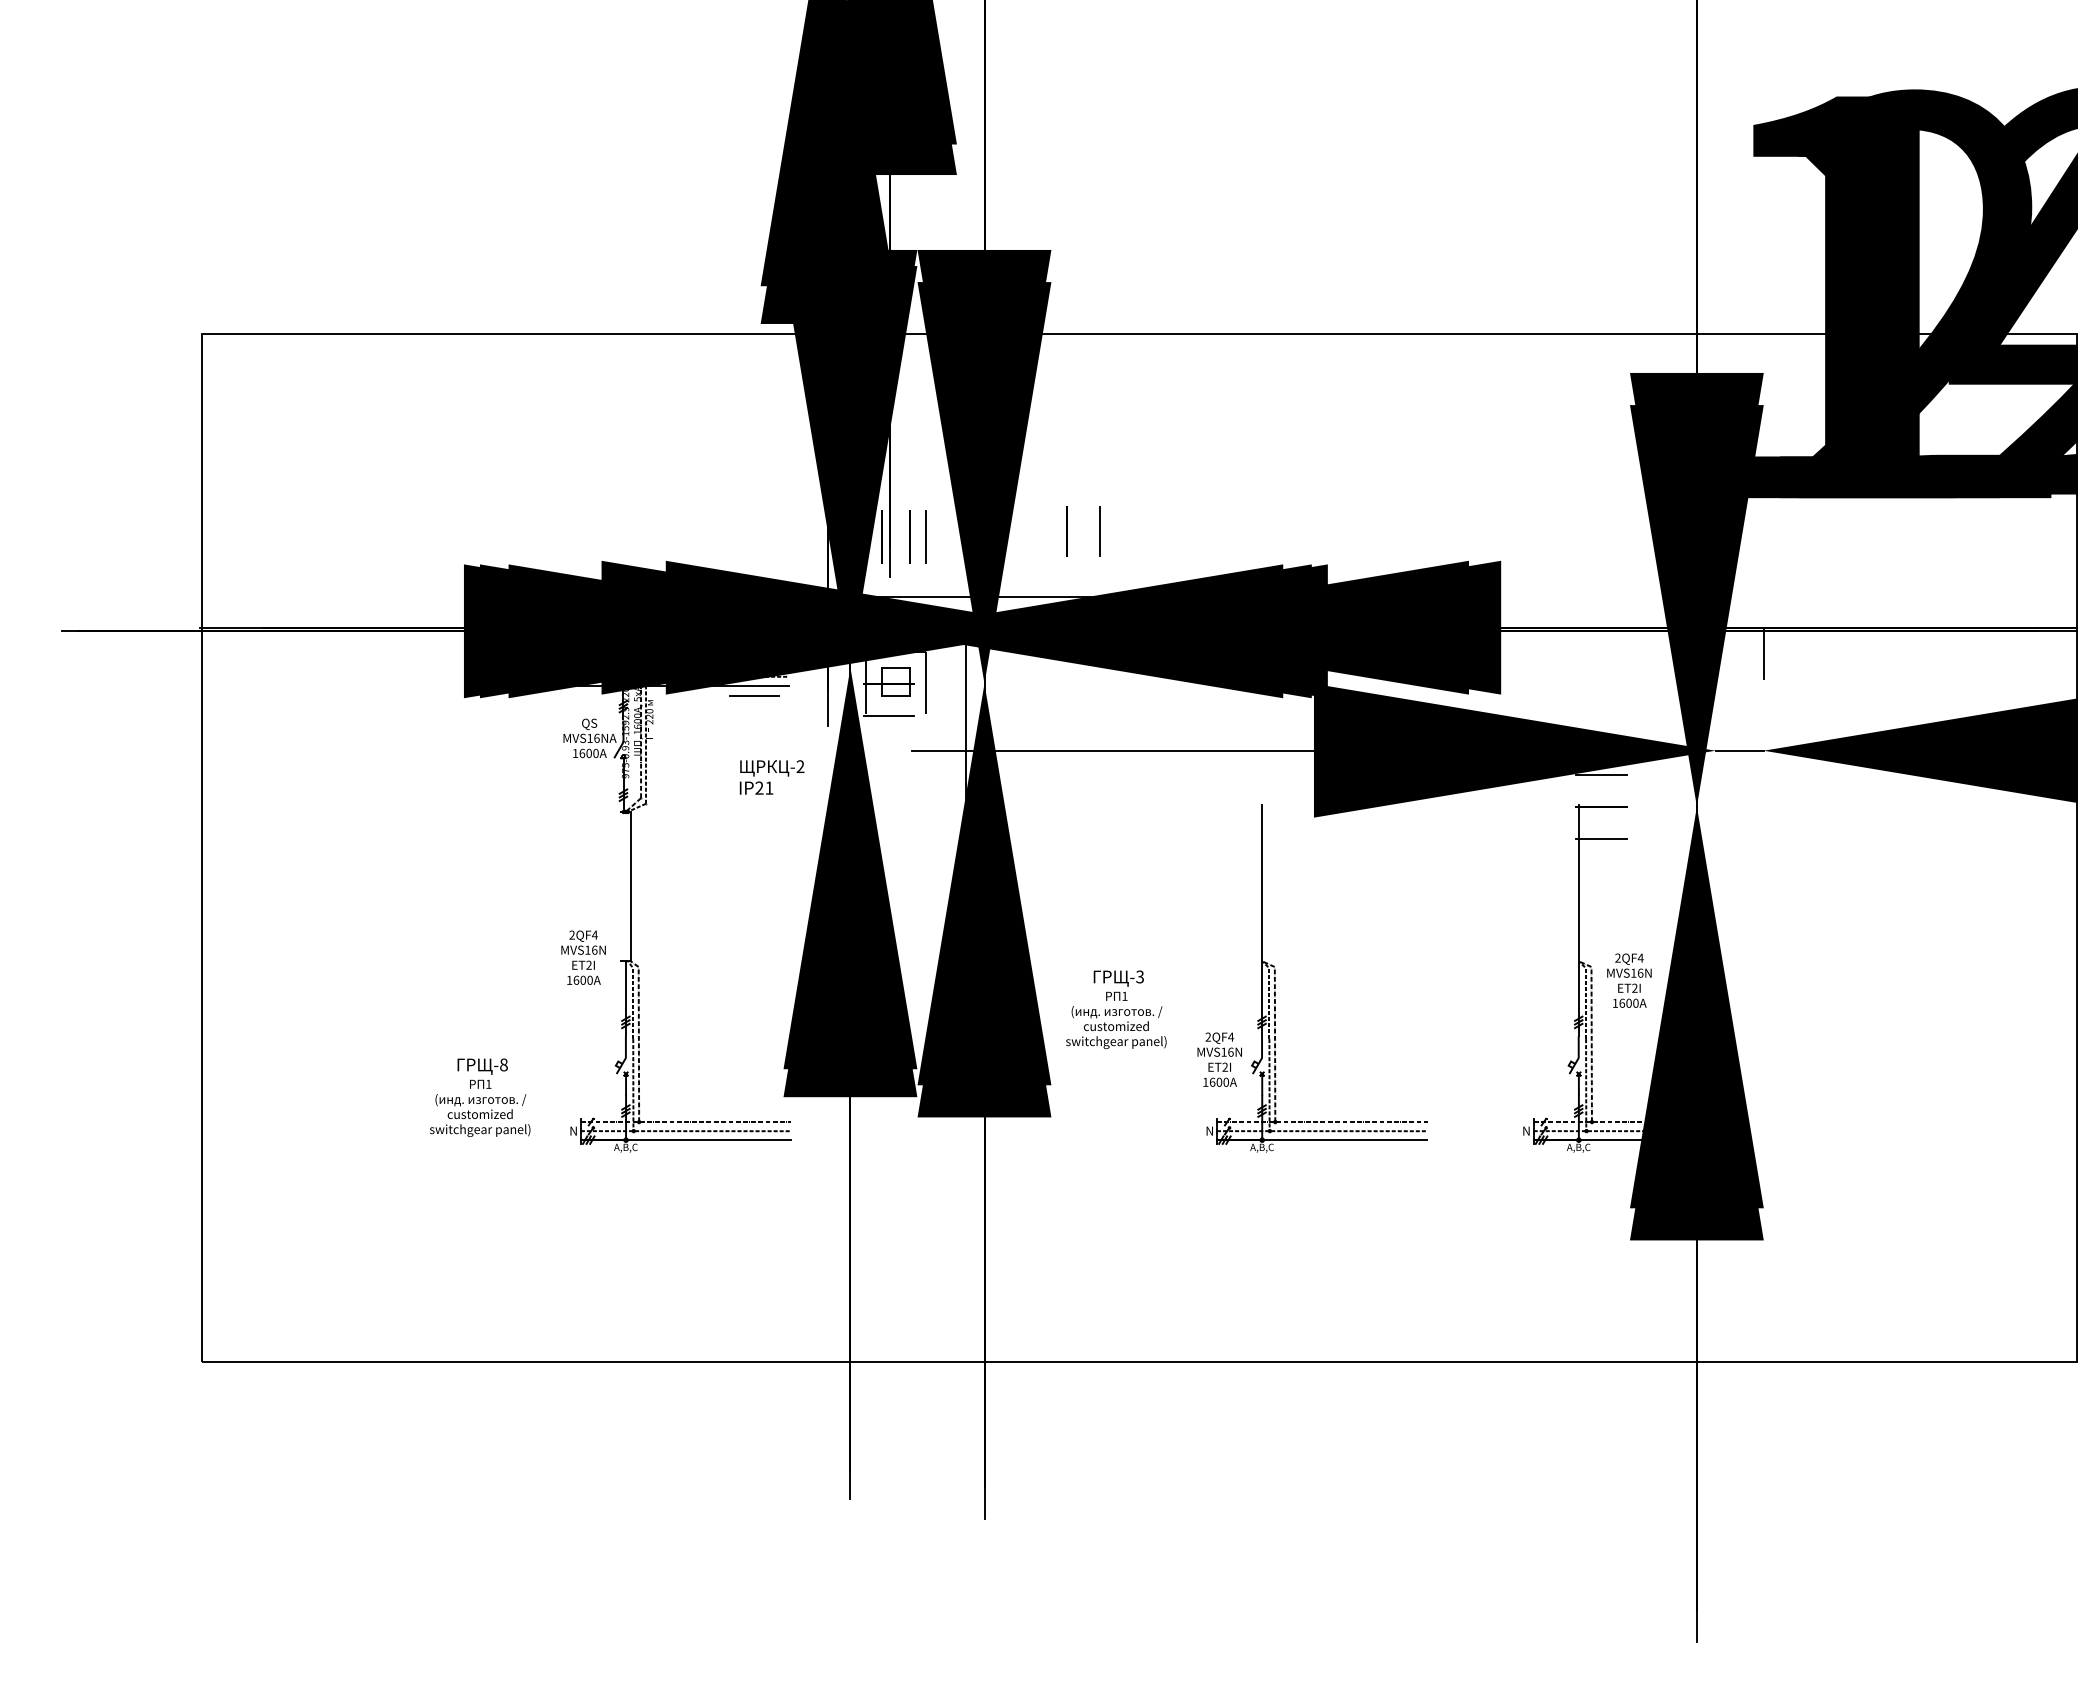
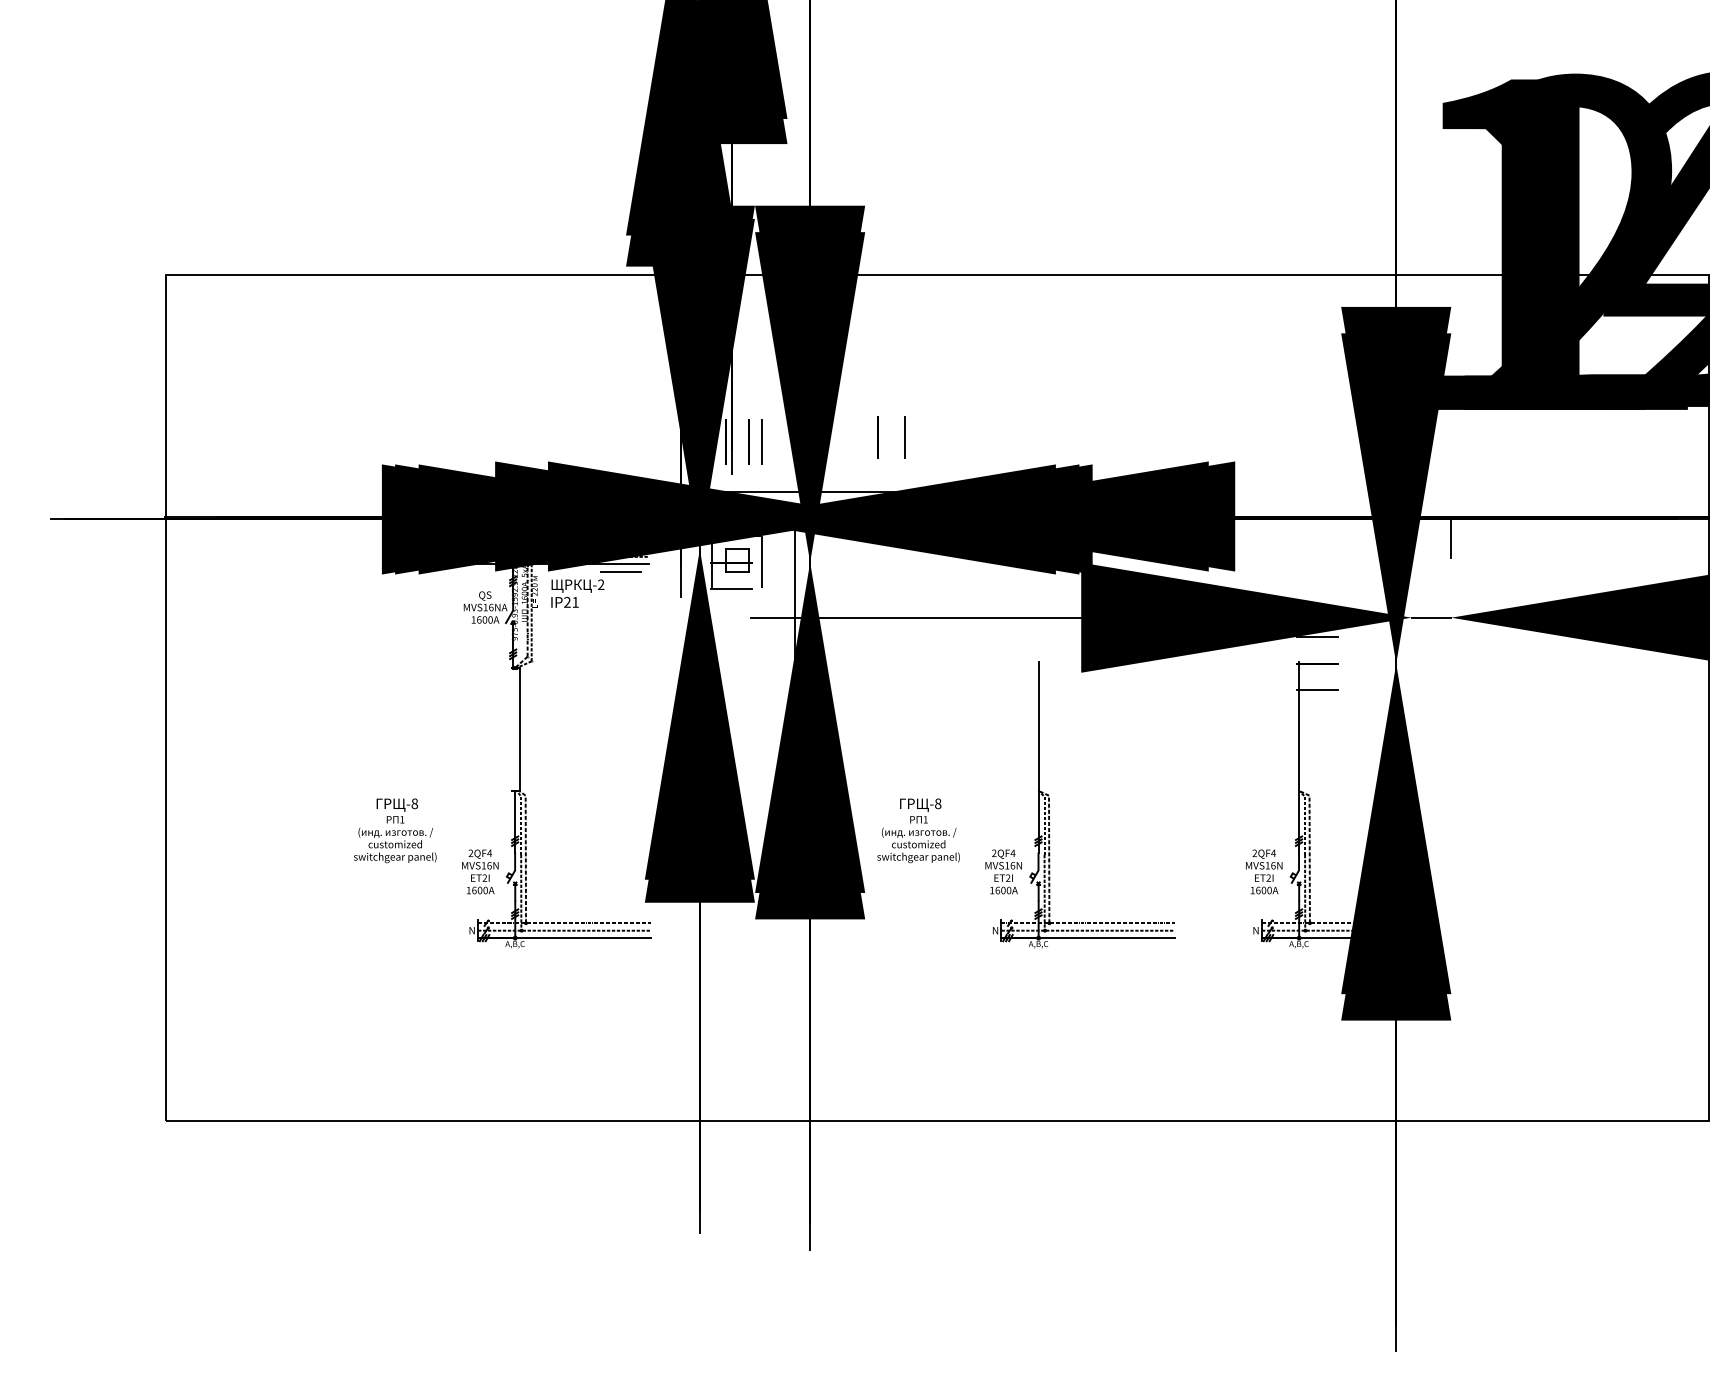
text: (771, 777) -> (577, 593), moved
text: (583, 957) -> (480, 871), moved
text: (1140, 976) -> (938, 803), -3 -> -8
text: (1629, 980) -> (1264, 871), moved
text: (480, 1097) -> (395, 830), moved

